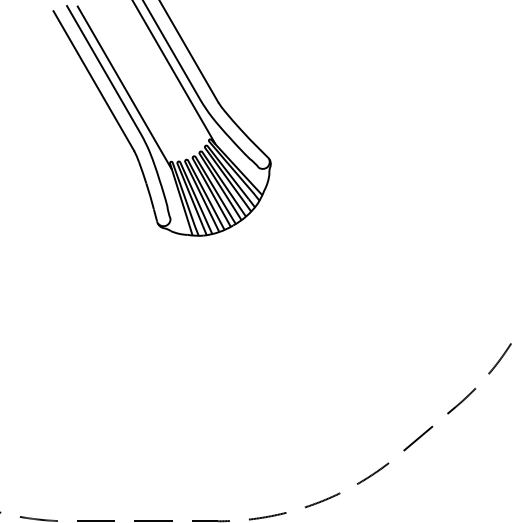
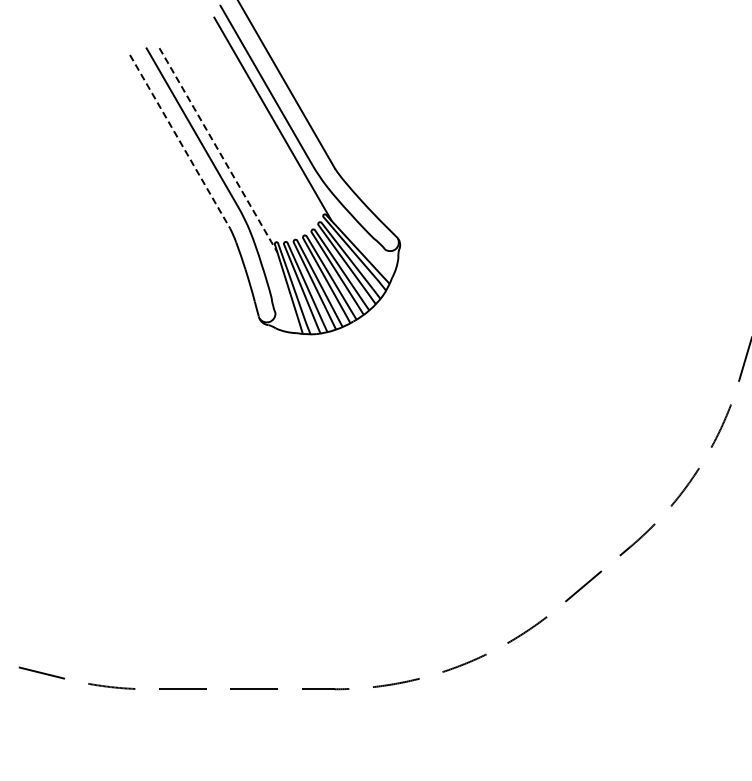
line: (94, 81) -> (180, 142), solid -> dashed
line: (124, 87) -> (218, 150), solid -> dashed

